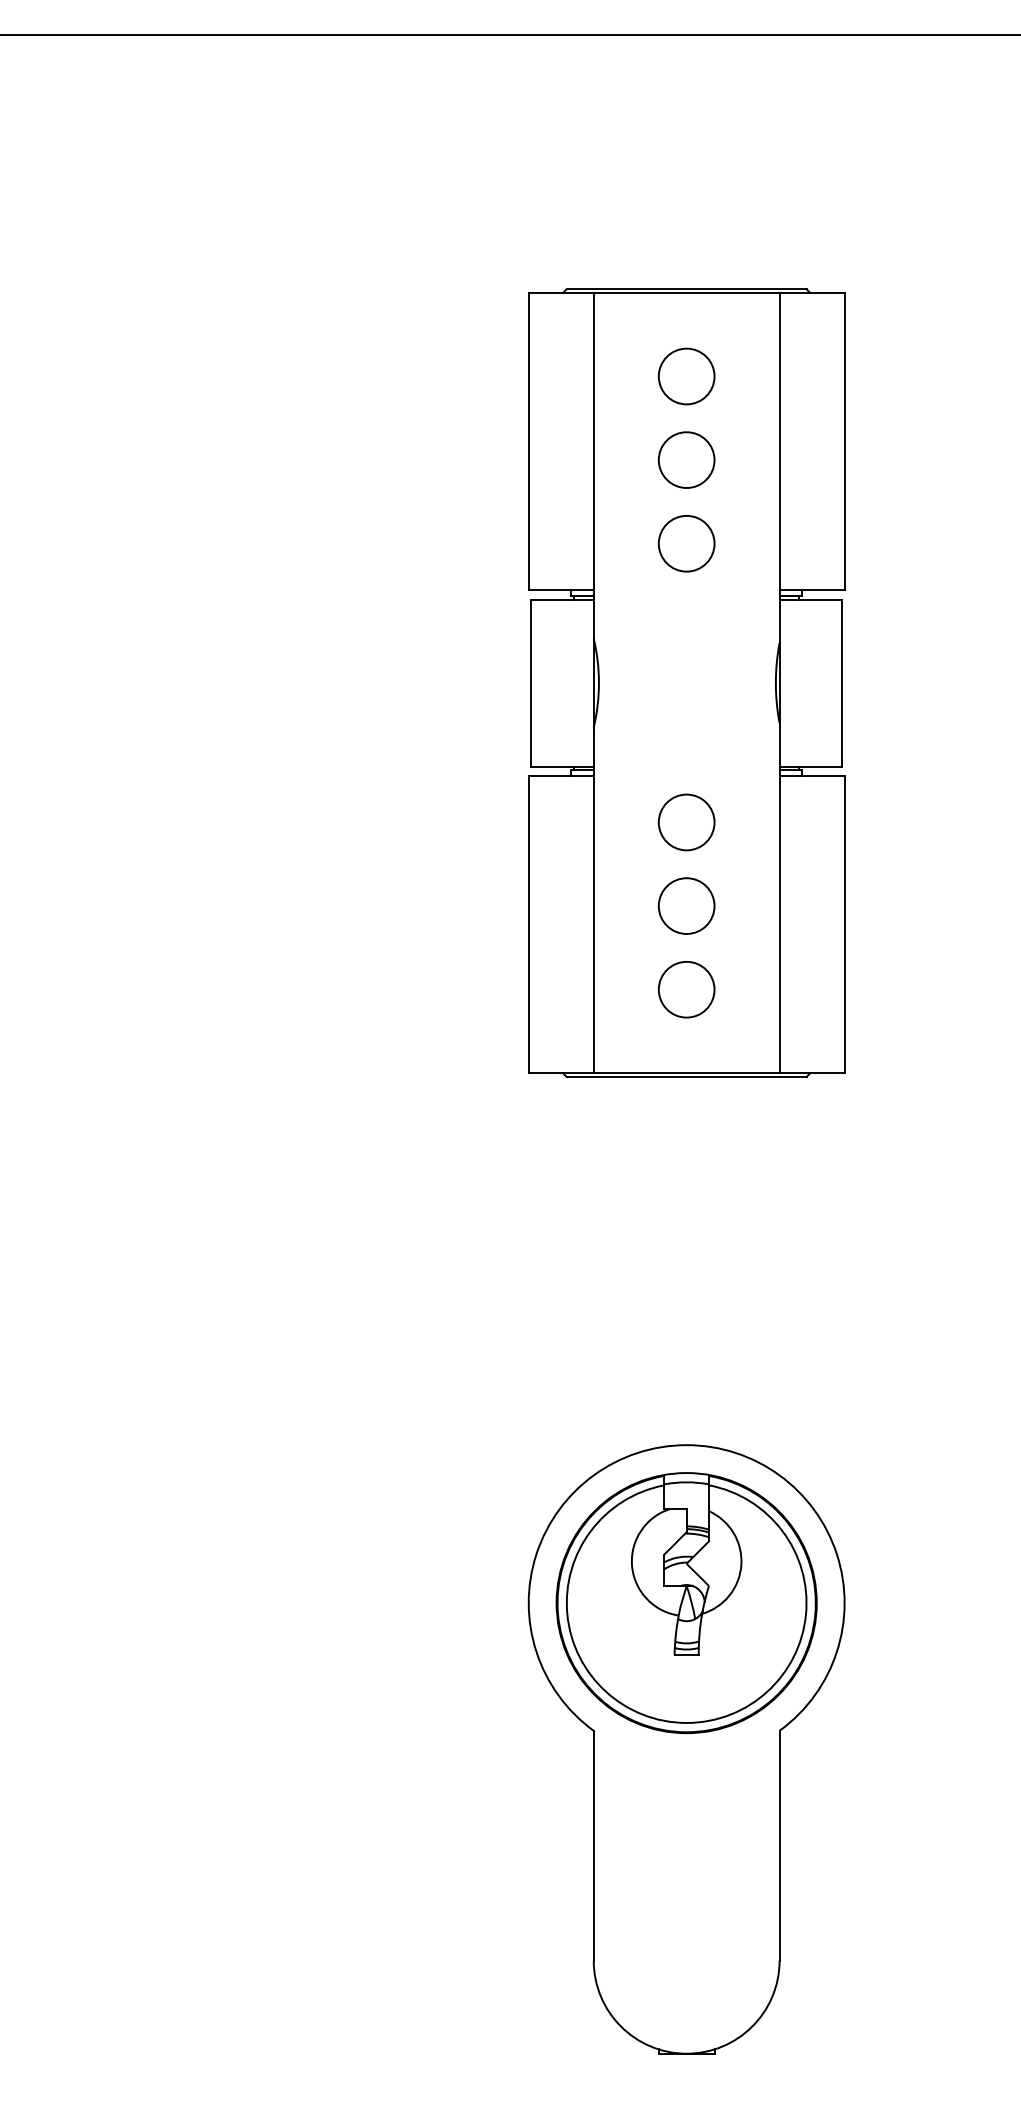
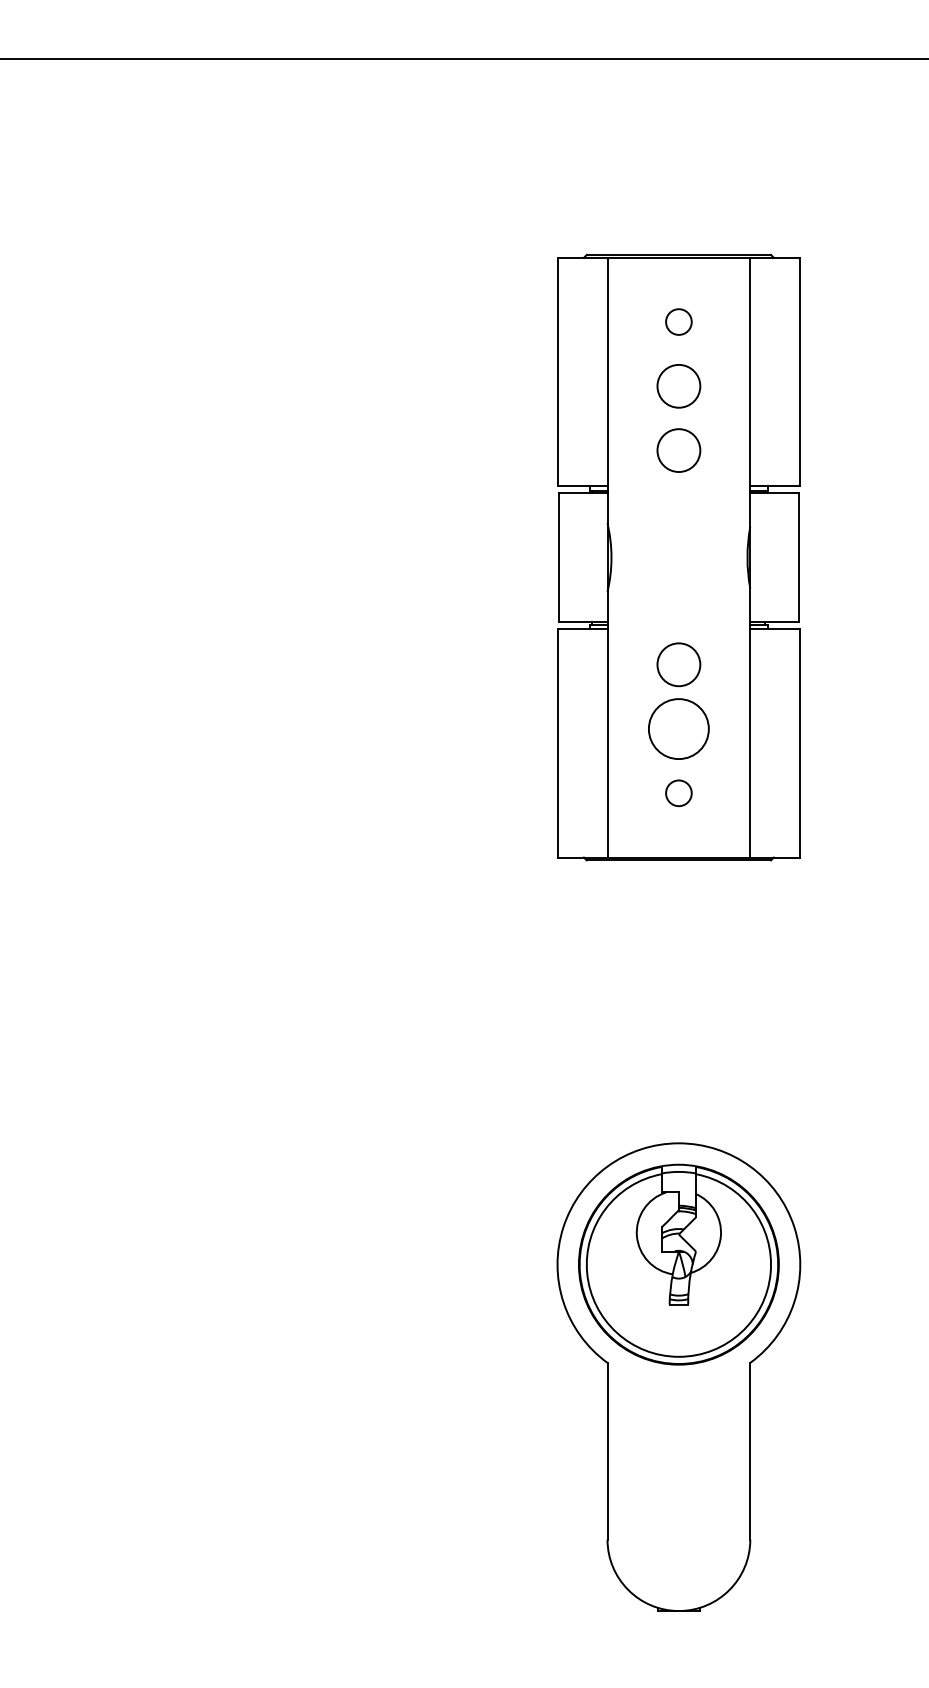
circle: (686, 375) -> (678, 321), size x0.6
circle: (686, 905) -> (678, 728), size x1.4
circle: (686, 988) -> (678, 792), size x0.6

